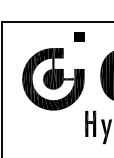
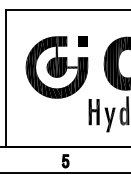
part: (79, 37) -> (82, 41), moved

